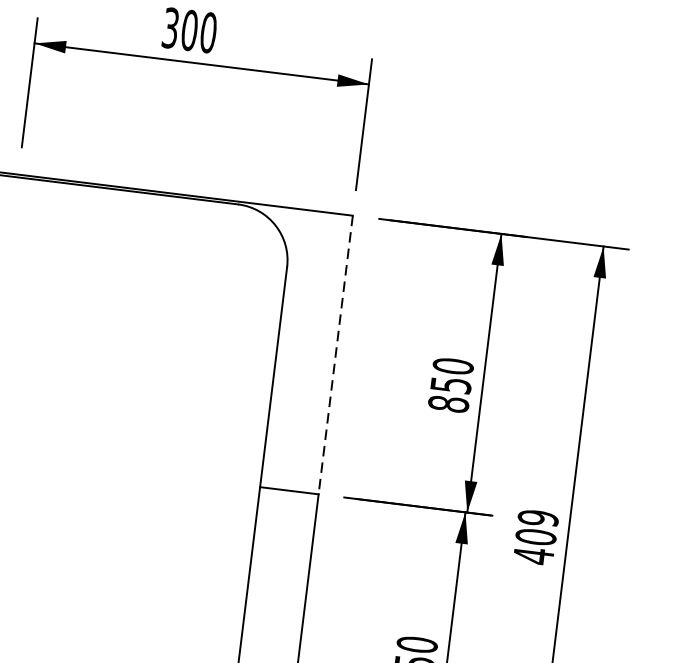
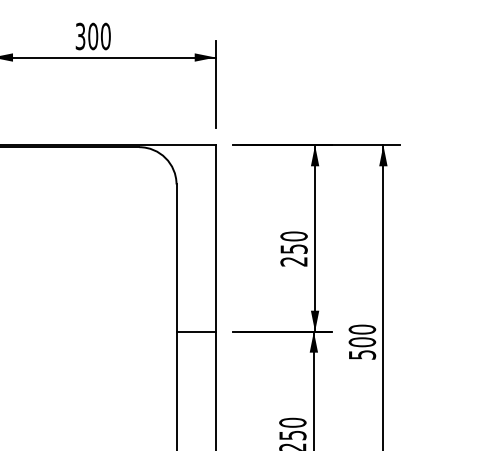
line: (335, 356) -> (215, 239), dashed -> solid
text: (447, 403) -> (293, 261), 850 -> 250
text: (536, 537) -> (362, 342), 409 -> 500

